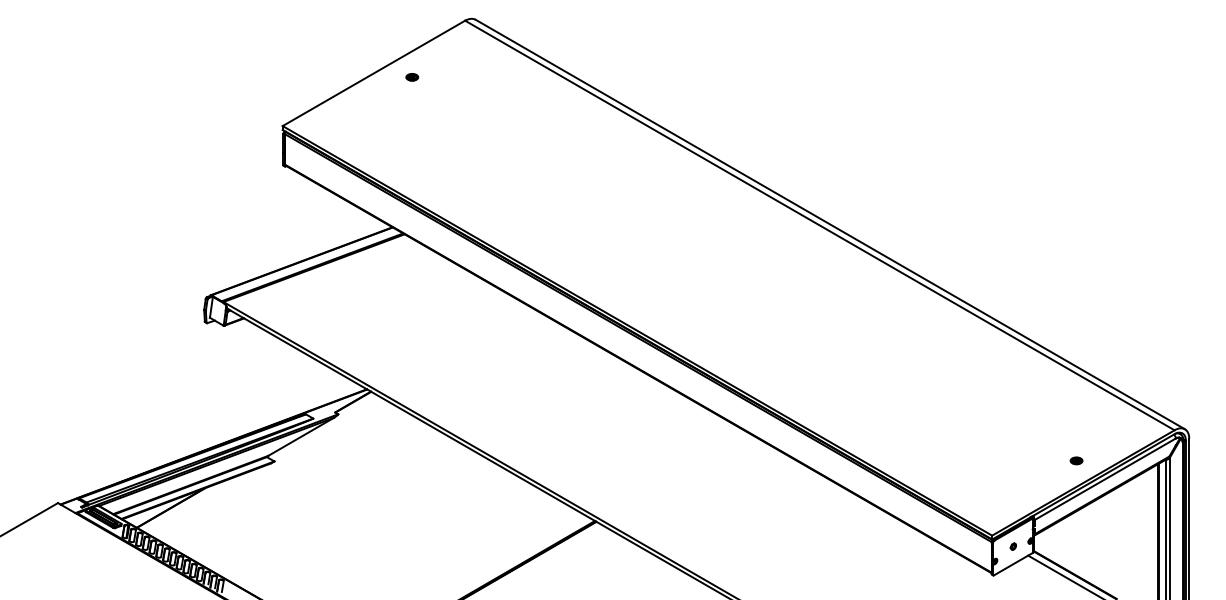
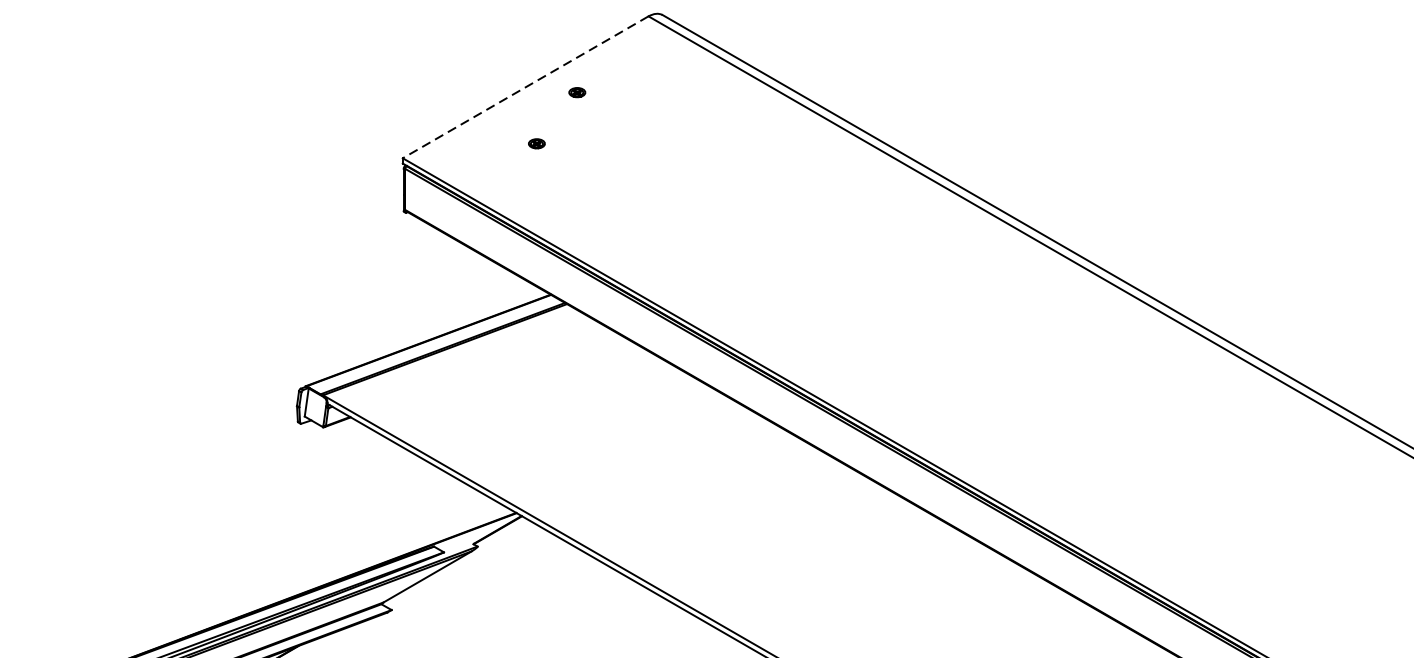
line: (373, 73) -> (525, 87), solid -> dashed
part: (382, 115) -> (537, 144), added

